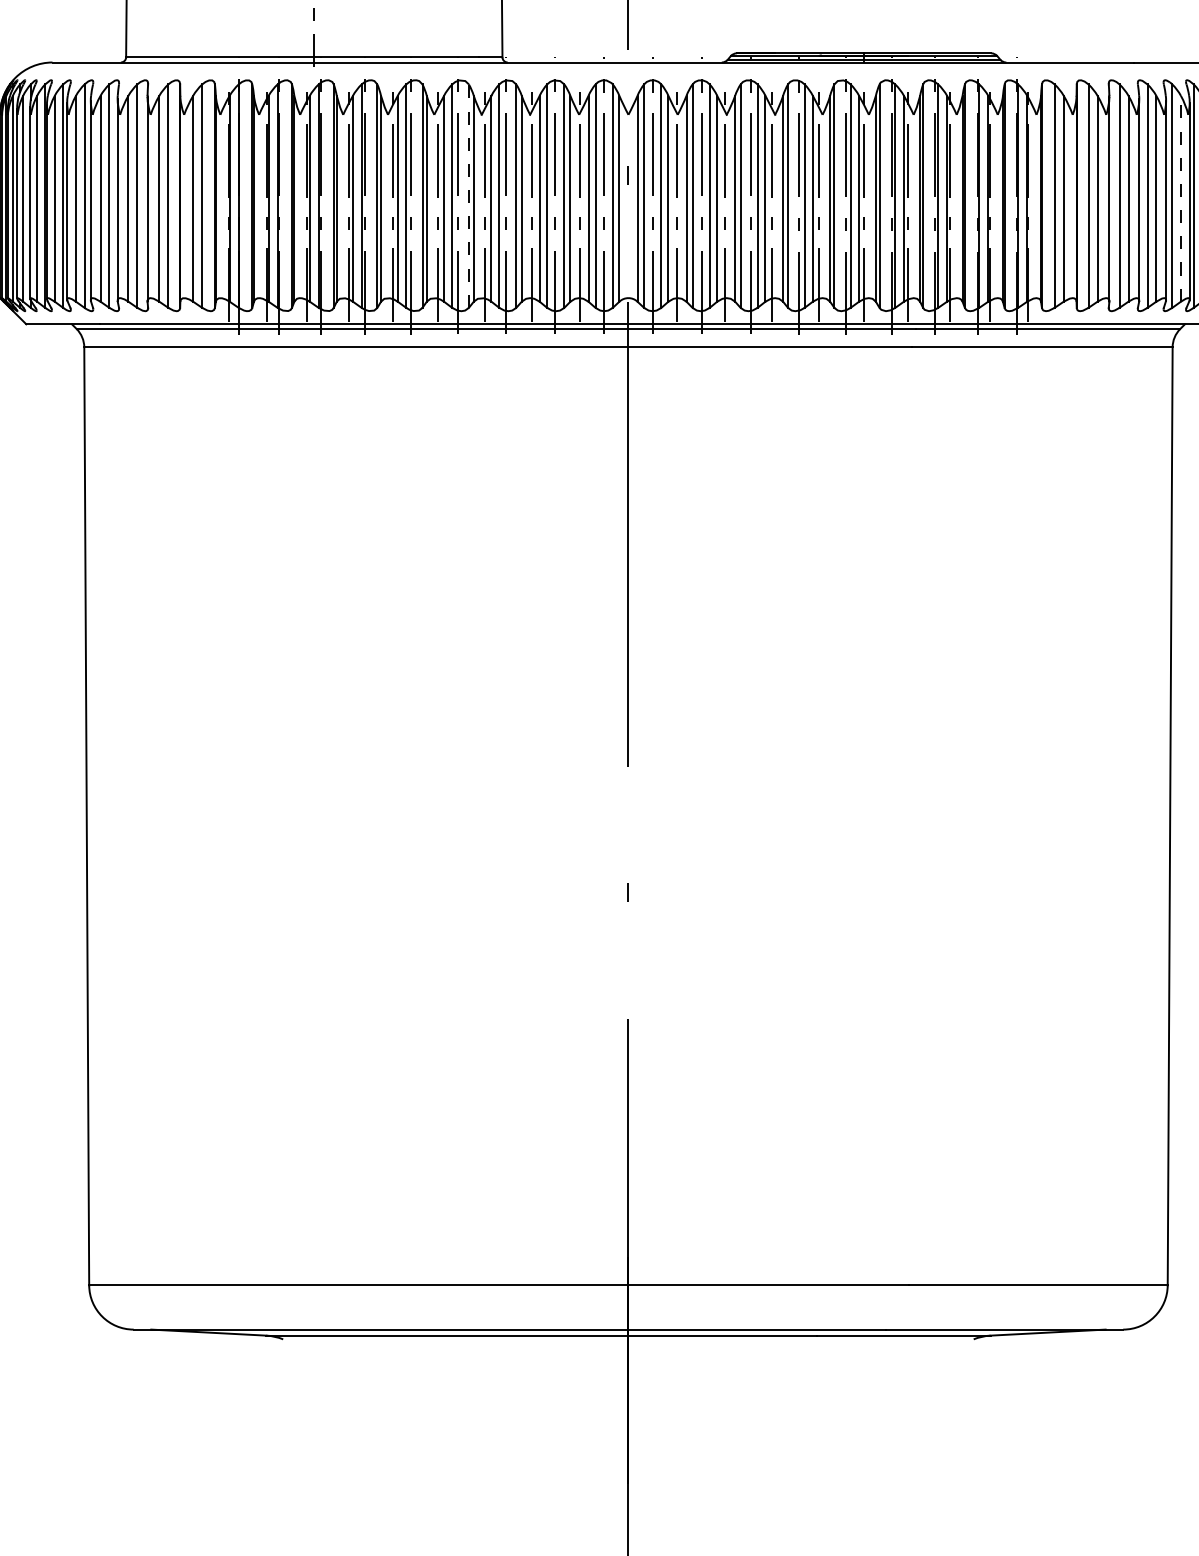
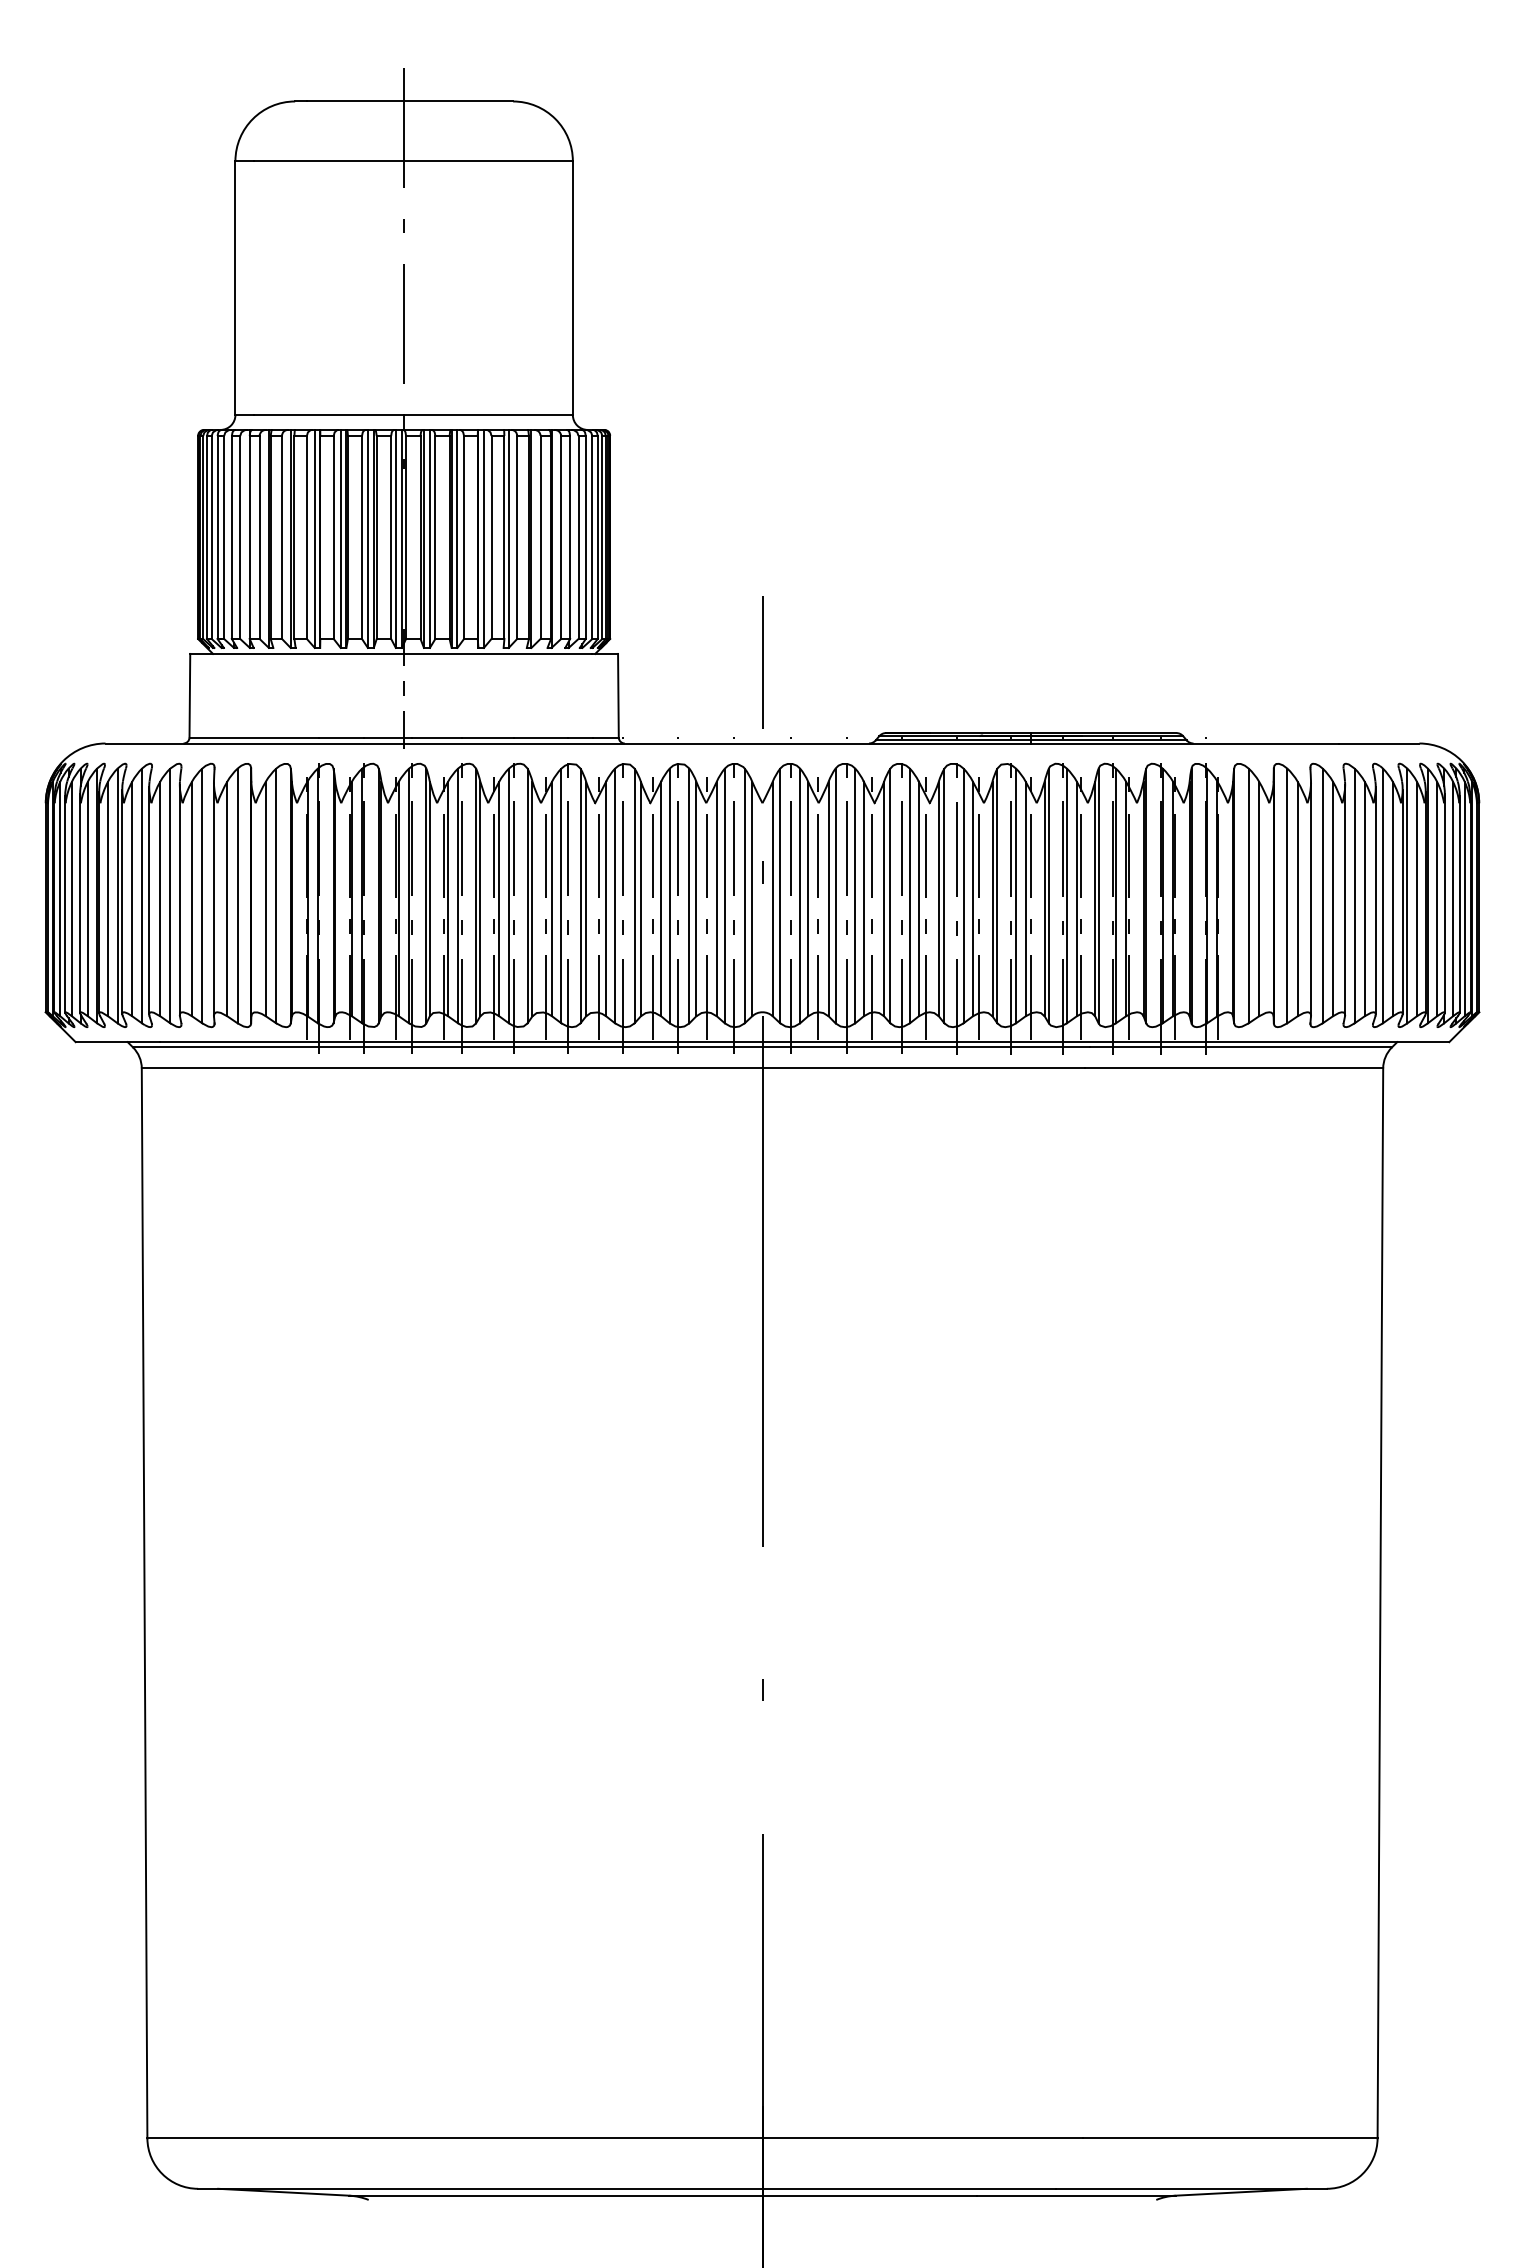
line: (468, 195) -> (580, 895), dashed -> solid
line: (1180, 198) -> (1392, 898), dashed -> solid

